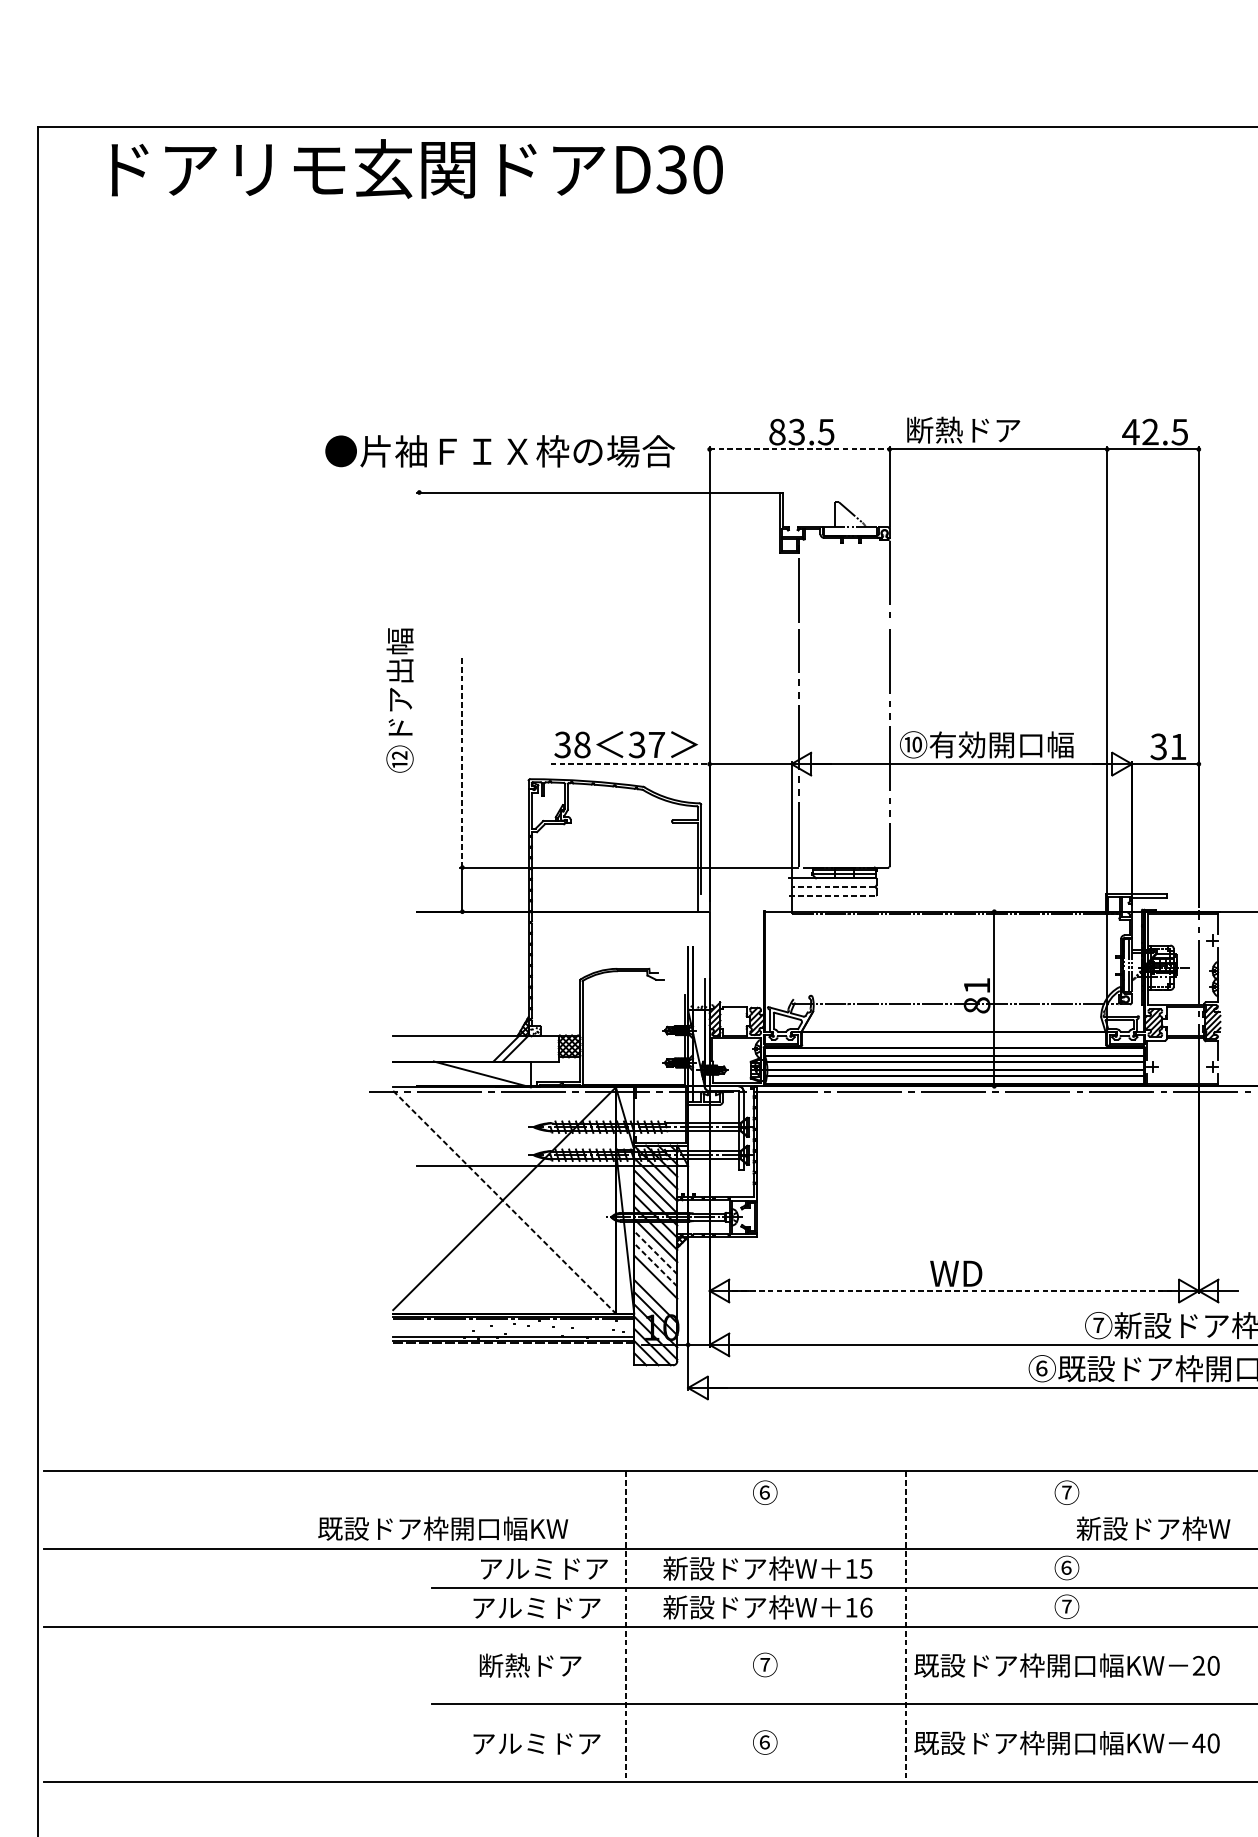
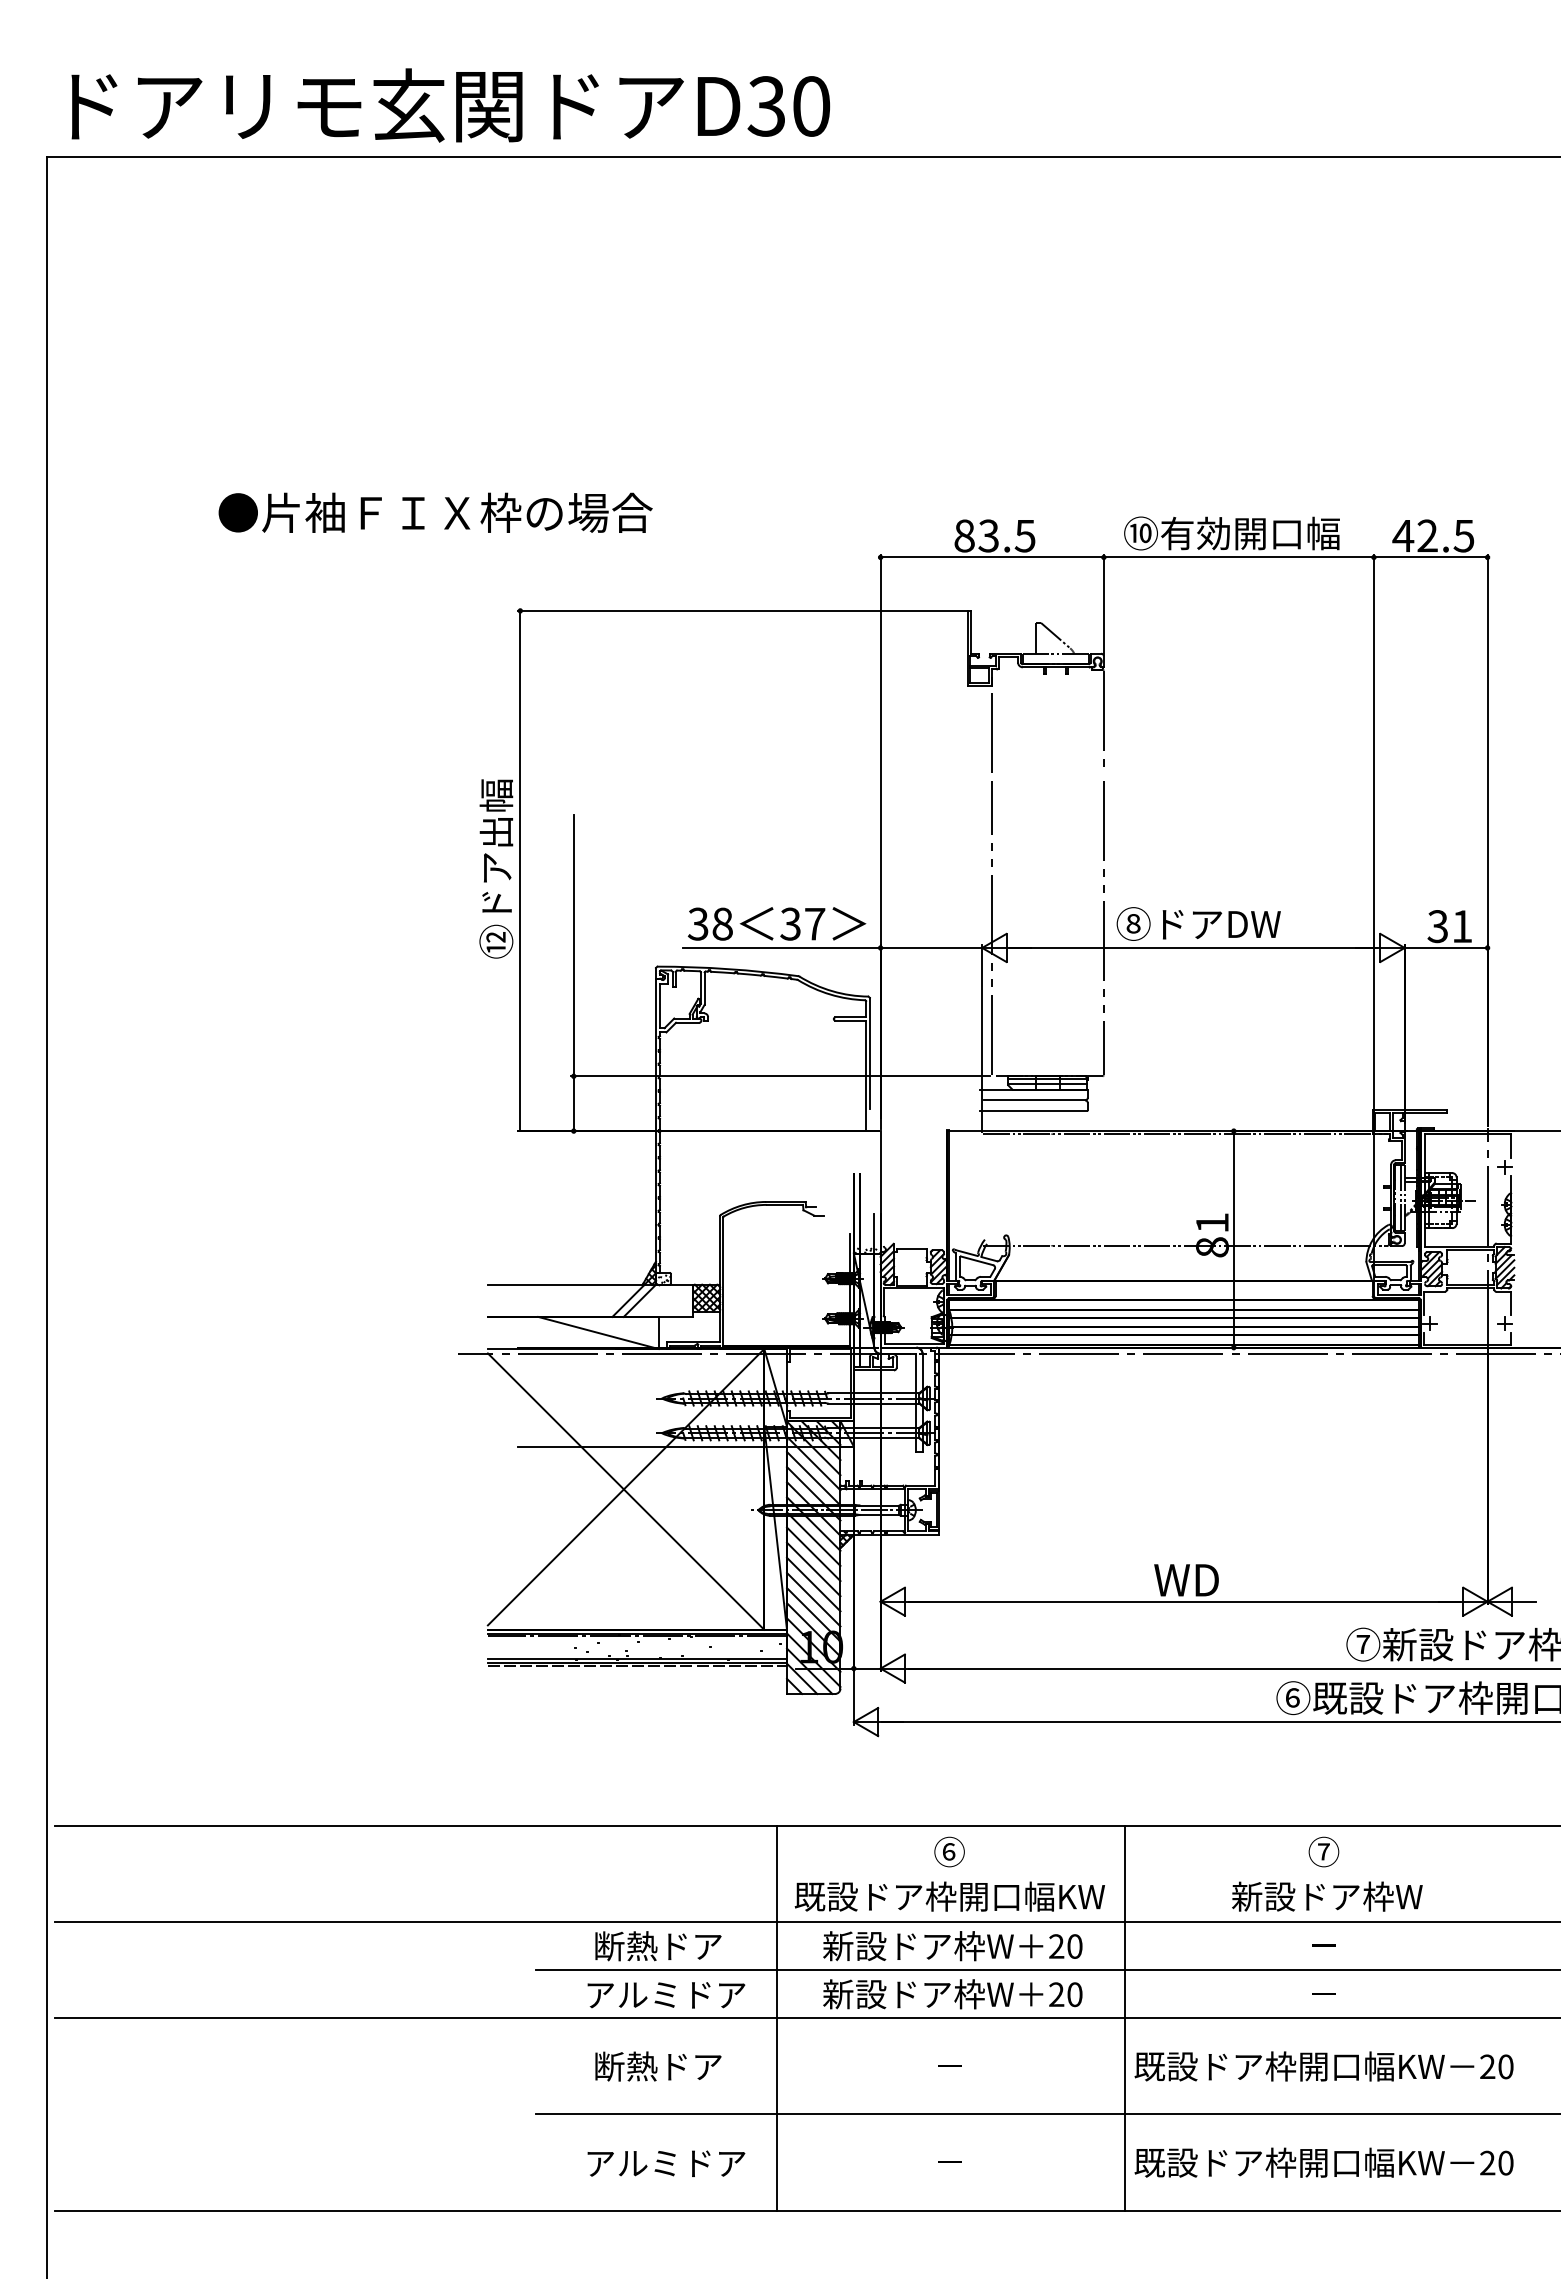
text: (417, 169) -> (450, 105), moved
text: (992, 430) -> (1231, 533), 断熱ドア -> ⑩有効開口幅
line: (799, 449) -> (992, 557), dashed -> solid
text: (500, 451) -> (435, 512), moved
line: (419, 701) -> (520, 870), added
text: (989, 744) -> (1227, 923), ⑩有効開口幅 -> ⑧ドアDW
line: (462, 762) -> (573, 945), dashed -> solid
line: (630, 763) -> (782, 947), dashed -> solid
line: (833, 887) -> (1034, 1100), dashed -> solid
line: (832, 895) -> (1033, 1111), dashed -> solid
line: (504, 1202) -> (626, 1491), dashed -> solid
line: (655, 1252) -> (813, 1554), dashed -> solid
line: (655, 1265) -> (813, 1569), dashed -> solid
line: (655, 1289) -> (813, 1599), added
line: (954, 1290) -> (1184, 1601), dashed -> solid
text: (442, 1528) -> (949, 1896), moved
text: (1153, 1528) -> (1327, 1896), moved
text: (543, 1568) -> (674, 1946), アルミドア -> 断熱ドア
text: (858, 1568) -> (1065, 1946), 15 -> 20
text: (1066, 1568) -> (1323, 1945), ⑥ -> －
text: (1066, 1606) -> (1323, 1993), ⑦ -> －
text: (858, 1607) -> (1065, 1994), 16 -> 20
line: (626, 1626) -> (777, 2018), dashed -> solid
line: (906, 1626) -> (1124, 2018), dashed -> solid
text: (765, 1664) -> (949, 2065), ⑦ -> －
text: (765, 1742) -> (949, 2161), ⑥ -> －
text: (1198, 1742) -> (1487, 2162), 40 -> 20

